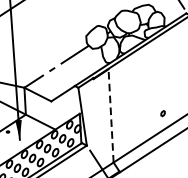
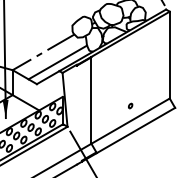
line: (72, 76) -> (57, 62), added
arc: (162, 113) -> (130, 105), moved
line: (111, 115) -> (91, 100), dashed -> solid

